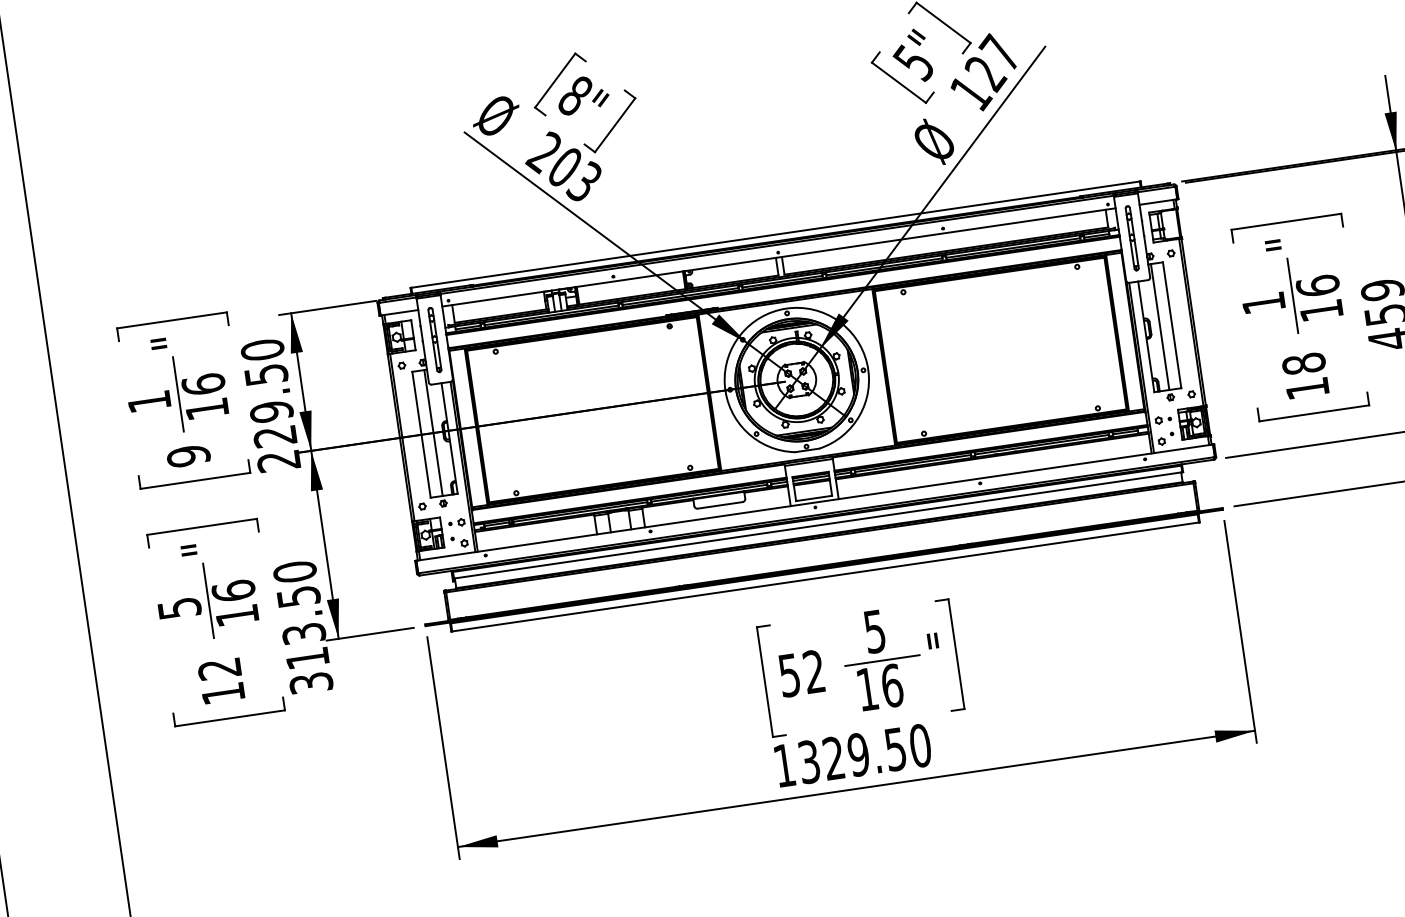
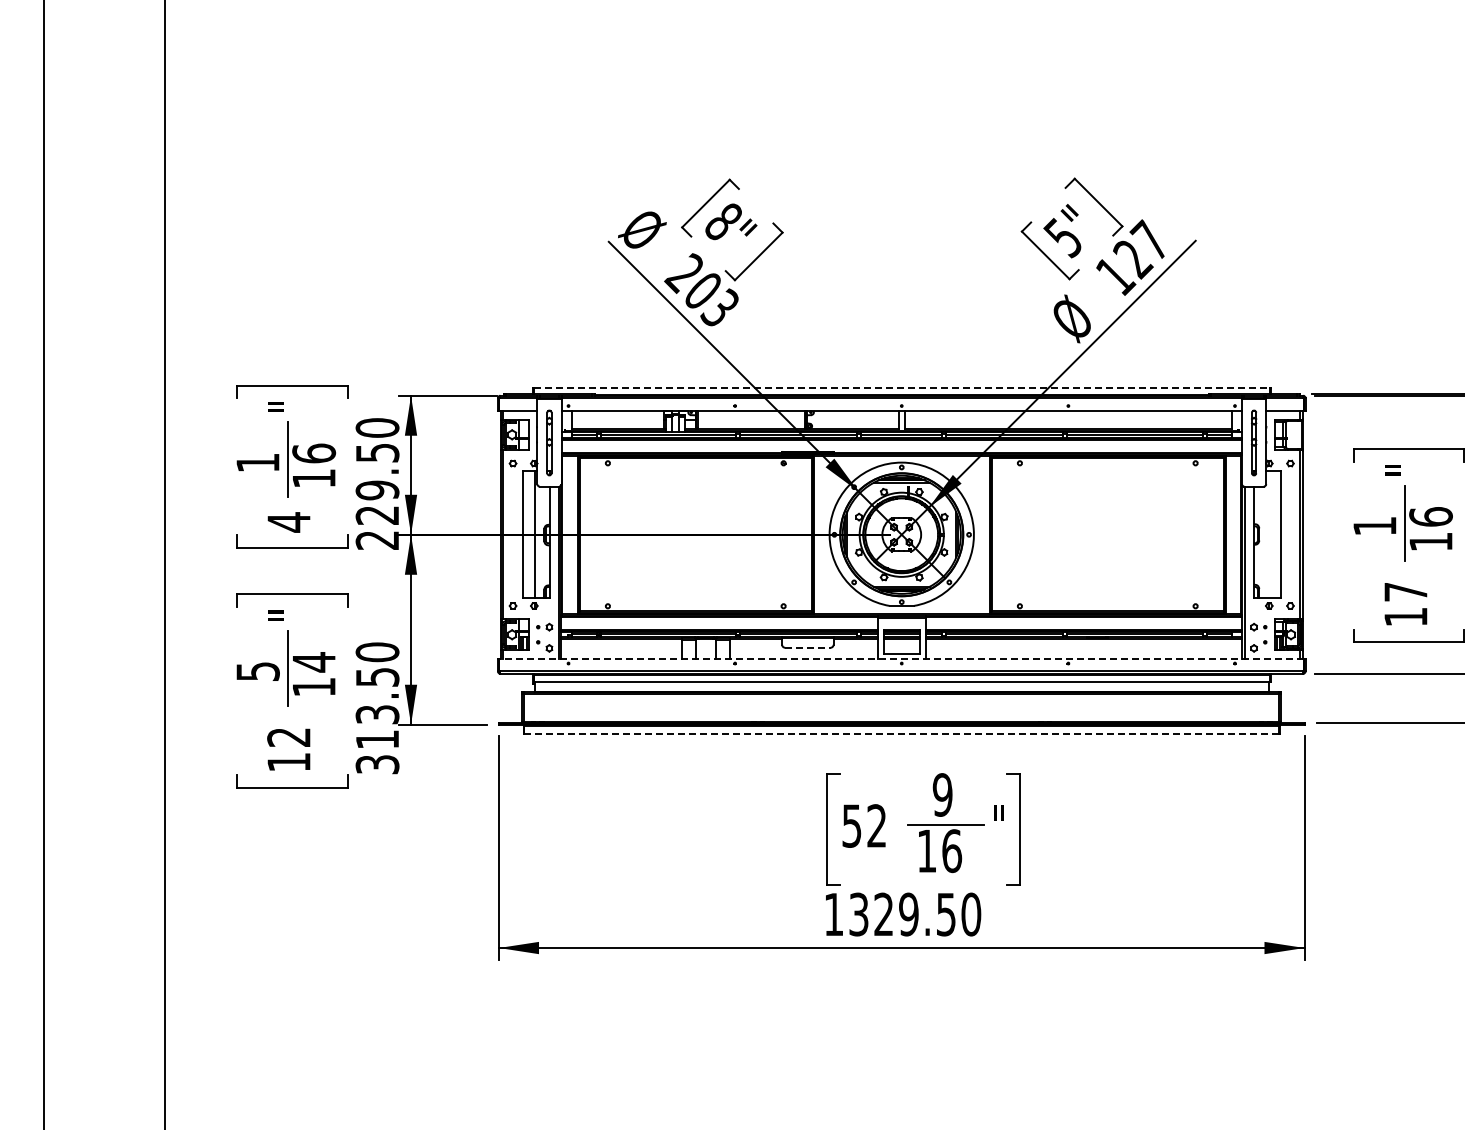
line: (776, 234) -> (902, 387), solid -> dashed
line: (1159, 326) -> (1268, 534), removed
text: (1303, 363) -> (1405, 591), 18 -> 17
text: (188, 456) -> (288, 522), 9 -> 4
line: (814, 502) -> (901, 658), solid -> dashed
line: (719, 505) -> (807, 647), solid -> dashed
line: (825, 576) -> (901, 733), solid -> dashed
text: (234, 591) -> (314, 662), 16 -> 14
text: (874, 631) -> (942, 794), 5 -> 9

